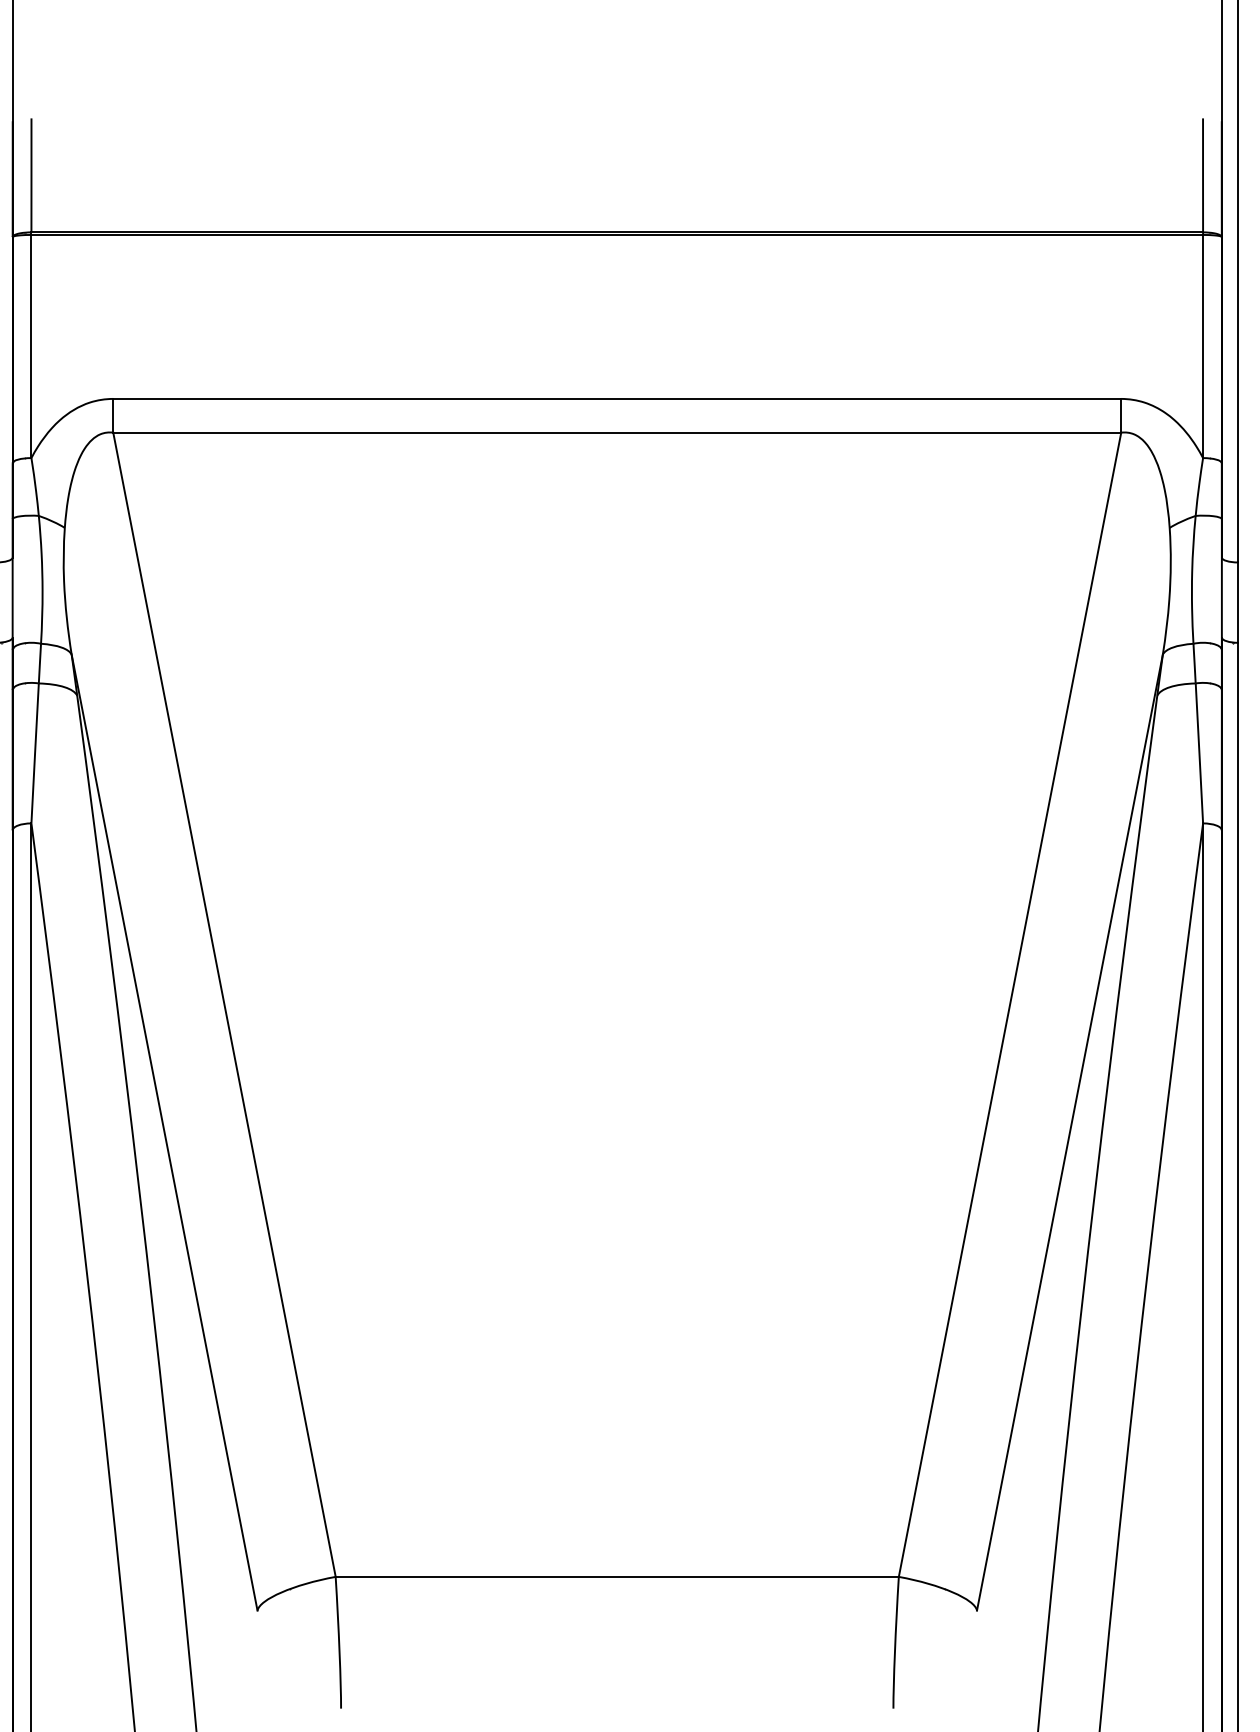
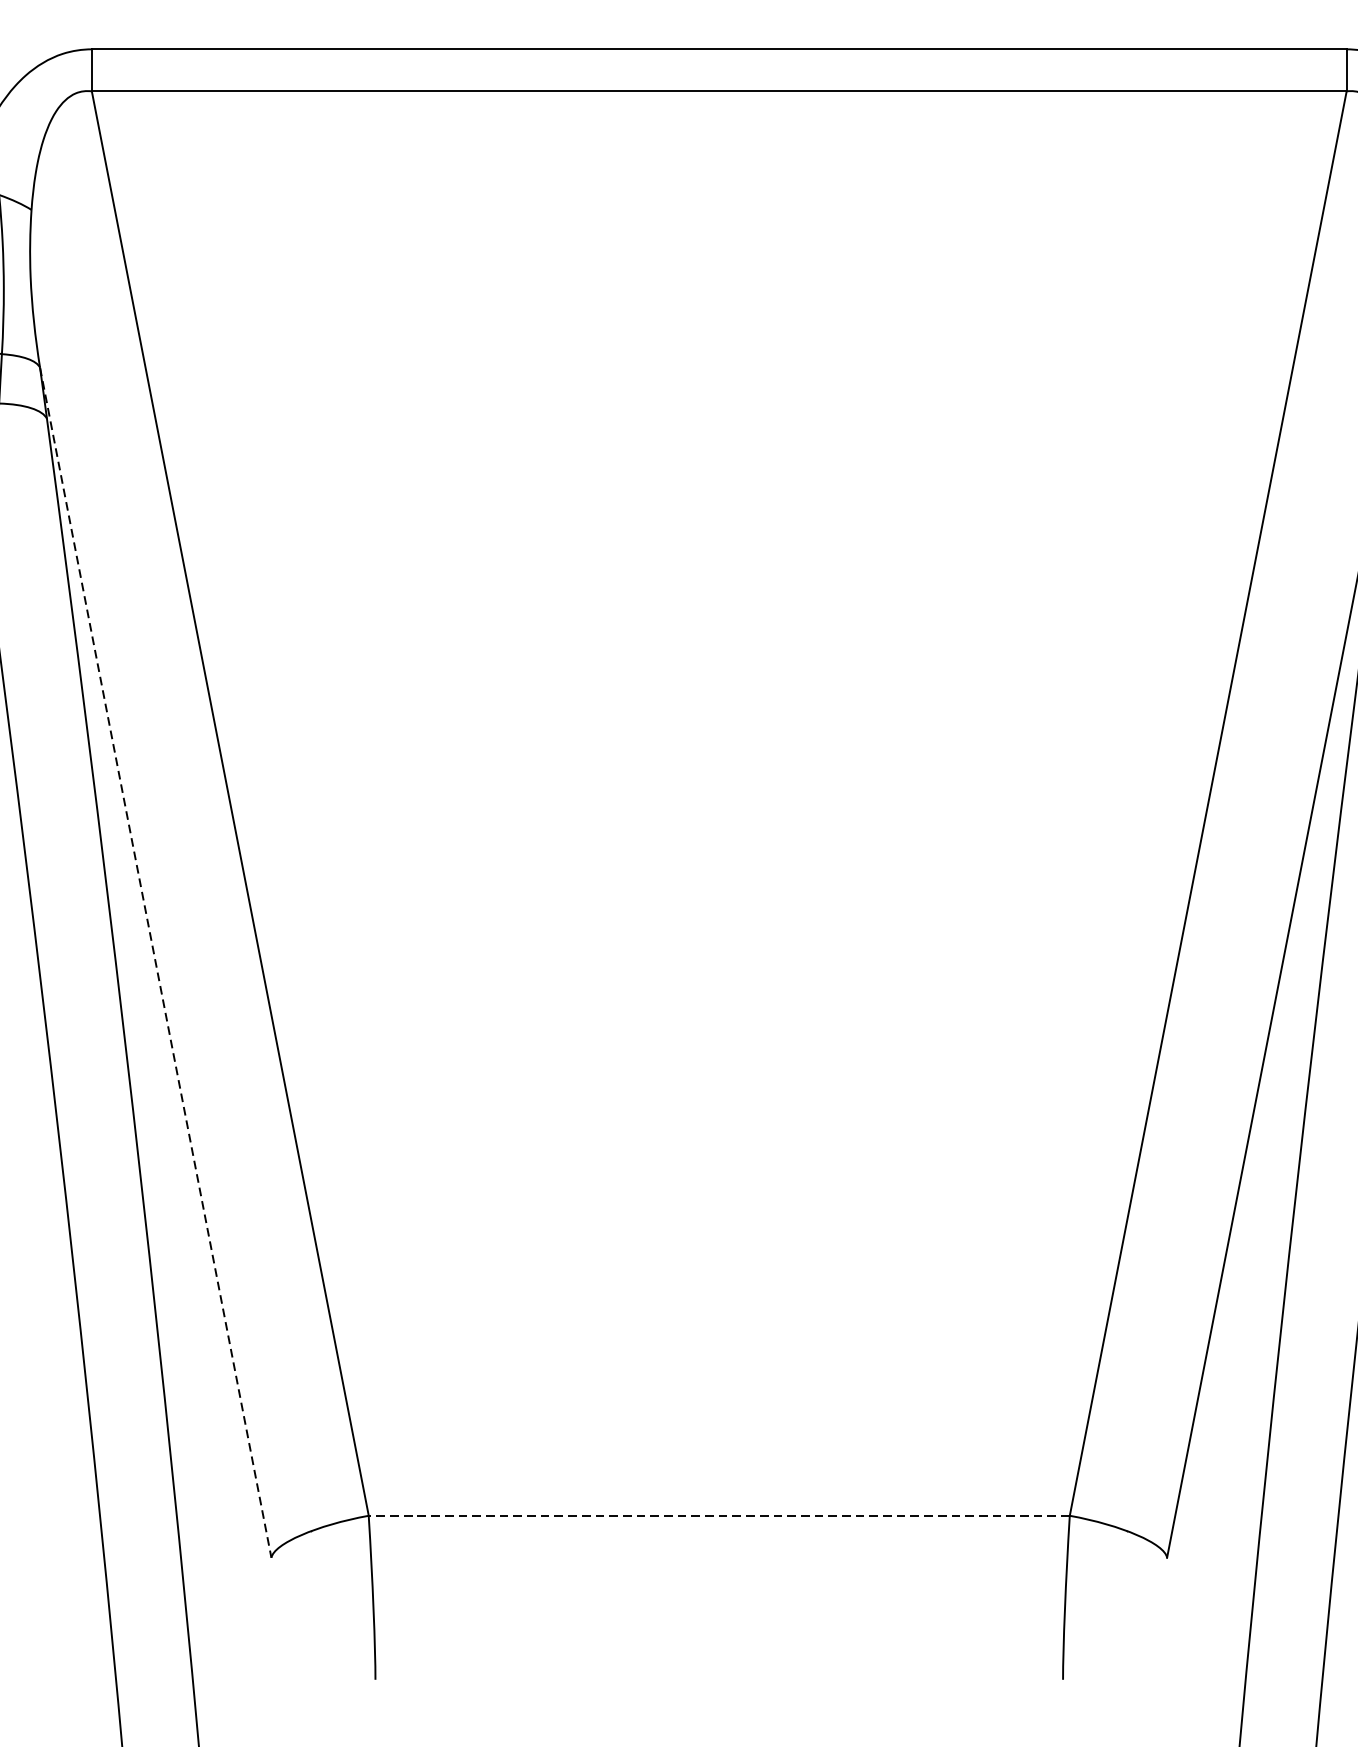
line: (164, 1132) -> (155, 962), solid -> dashed
line: (617, 1576) -> (719, 1515), solid -> dashed

